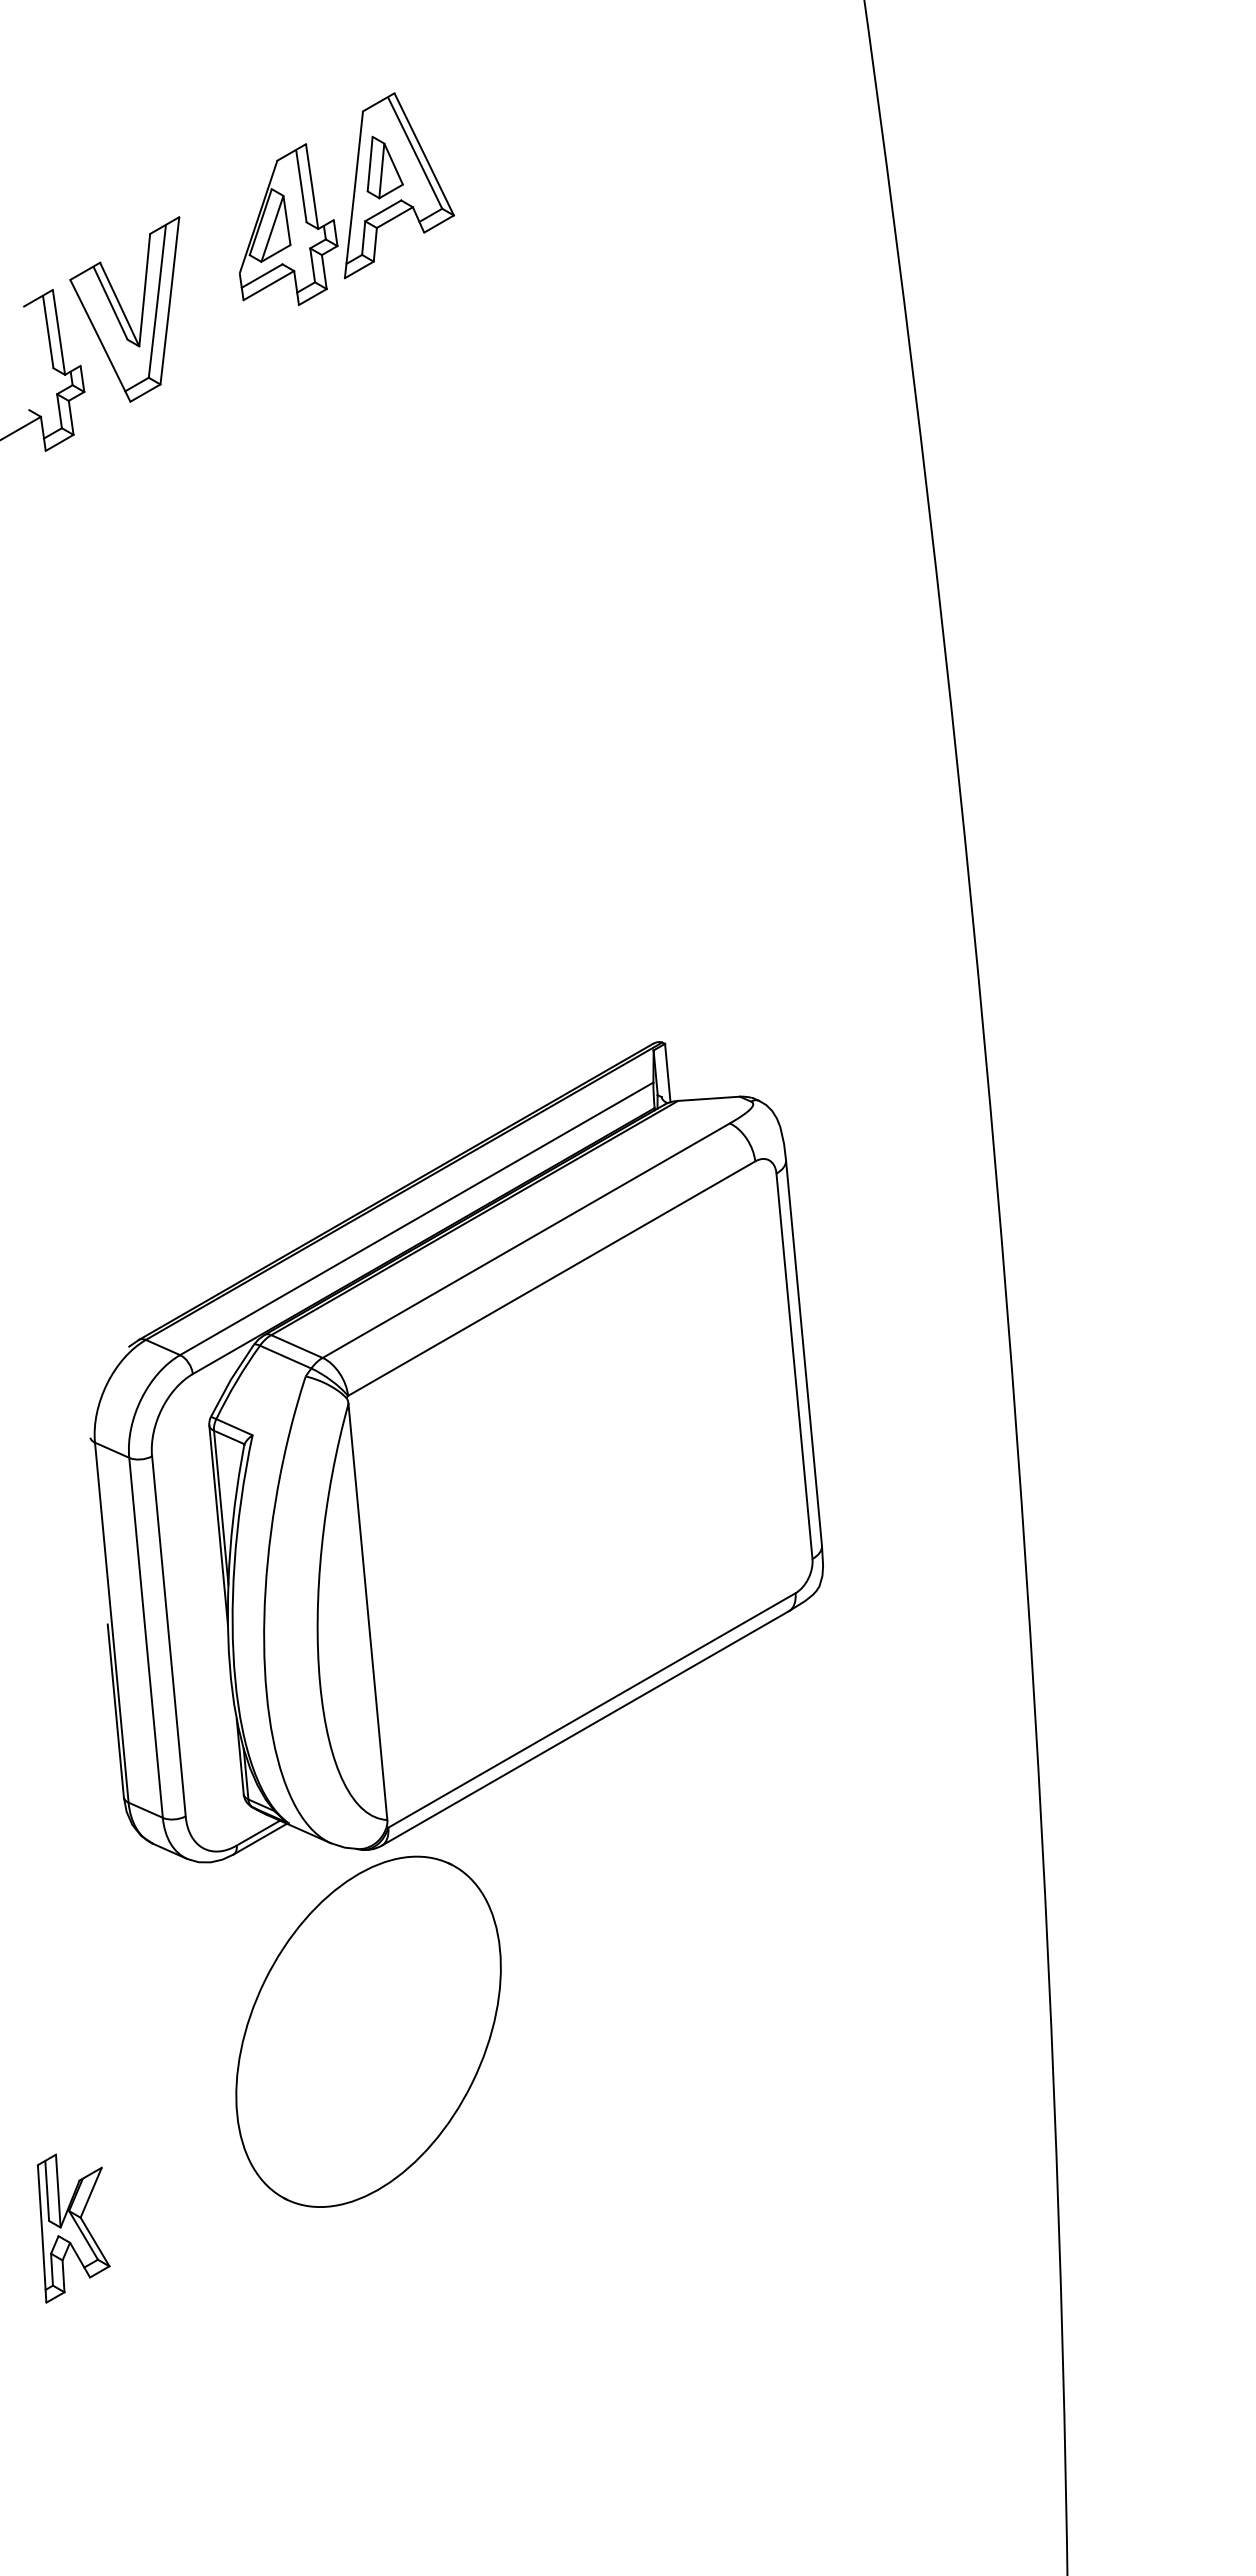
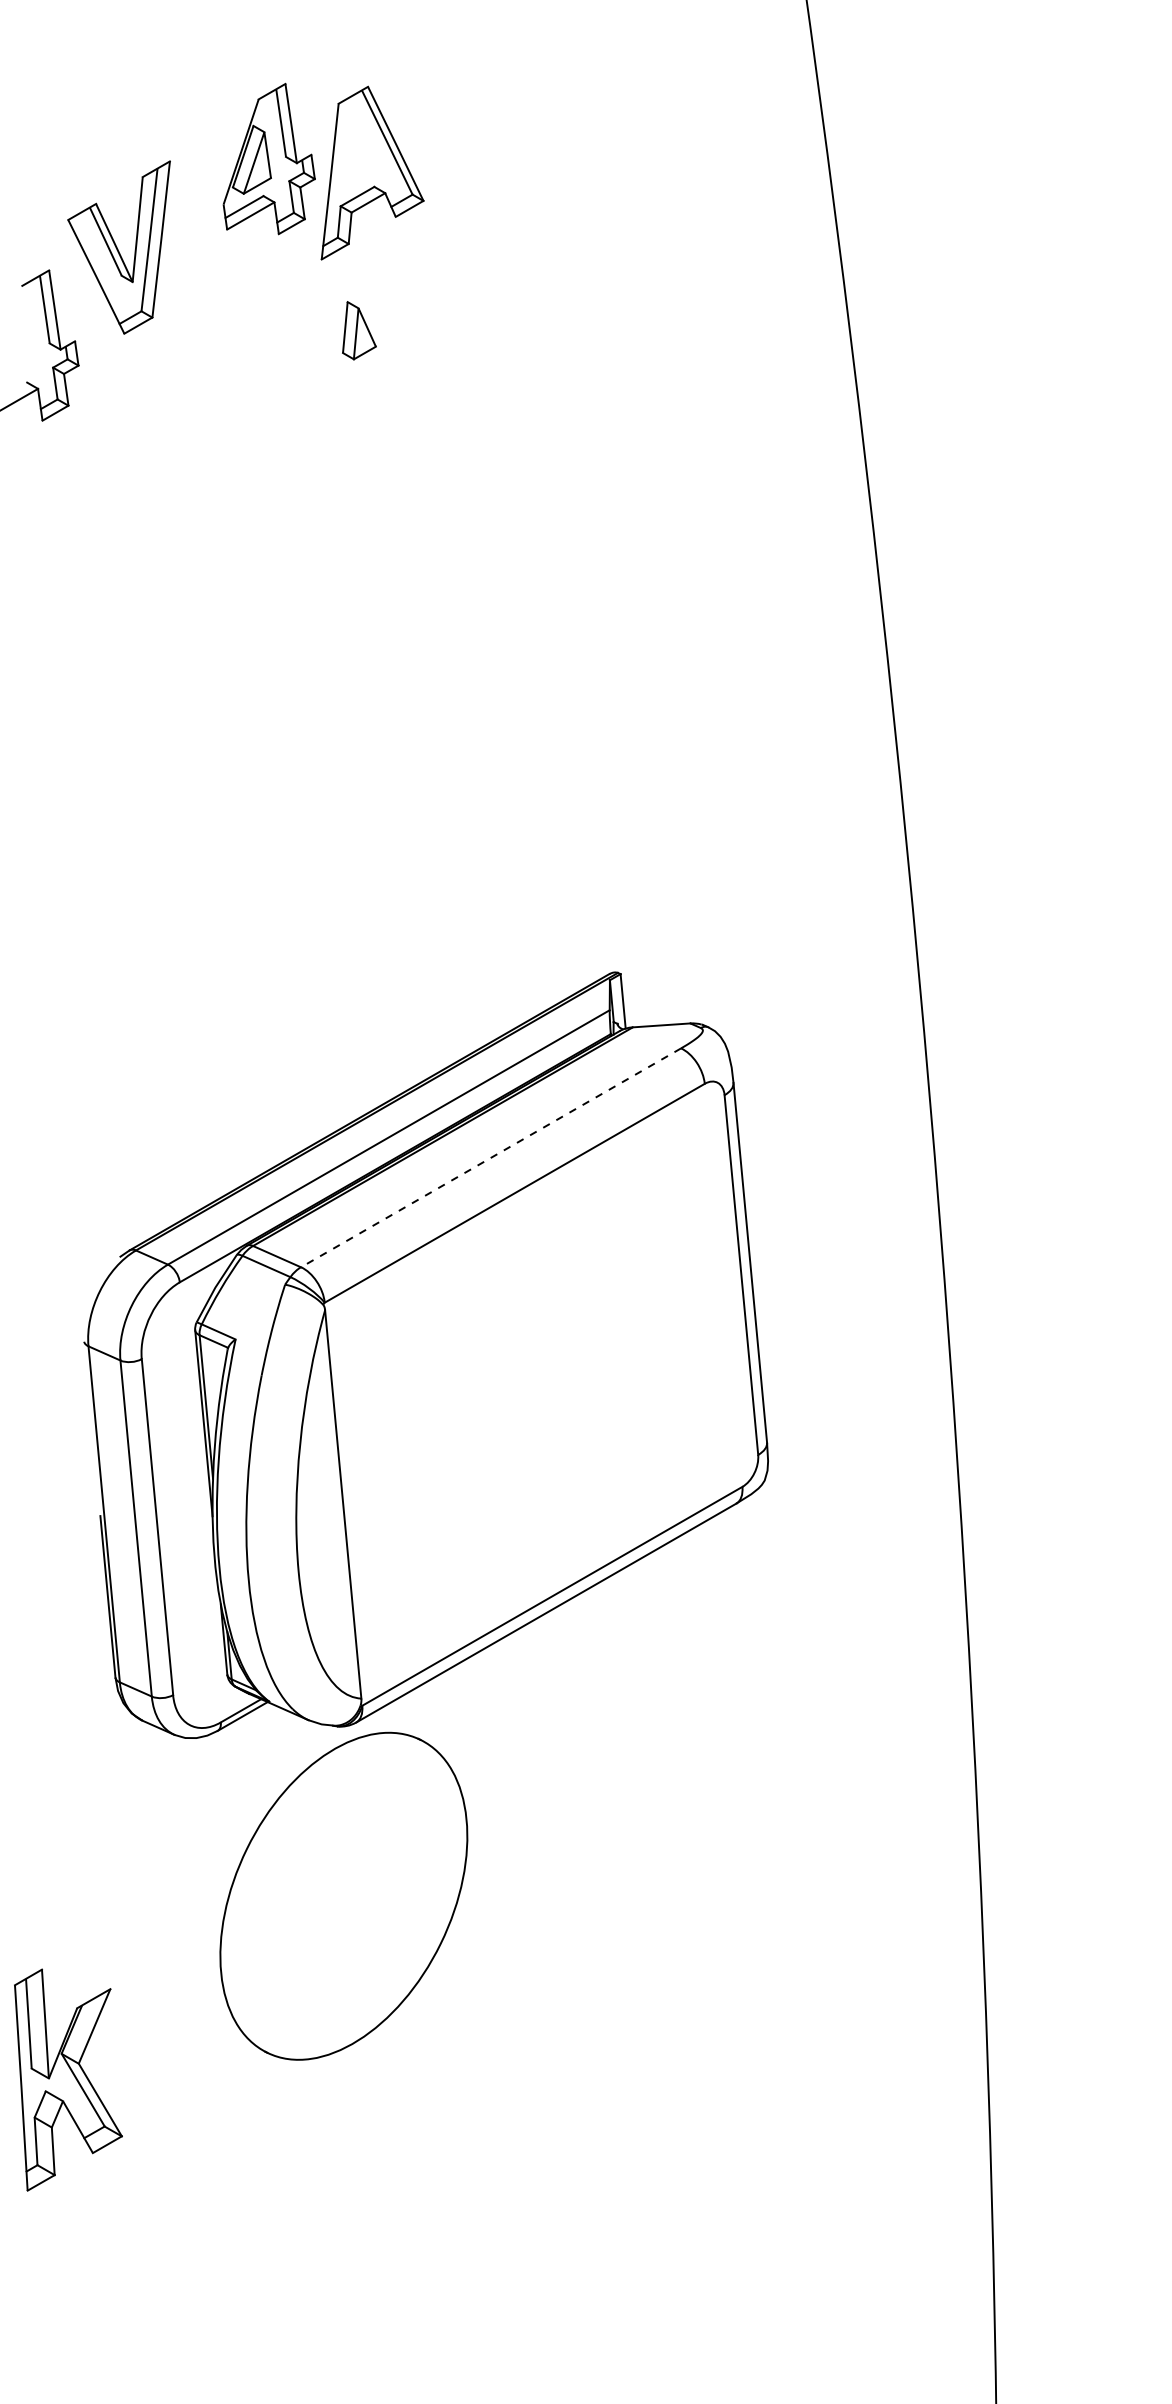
part: (384, 167) -> (358, 330), moved
part: (288, 224) -> (269, 158), moved
part: (124, 309) -> (118, 247), moved
line: (526, 1240) -> (491, 1157), solid -> dashed
part: (73, 2228) -> (68, 2079), size x1.6

